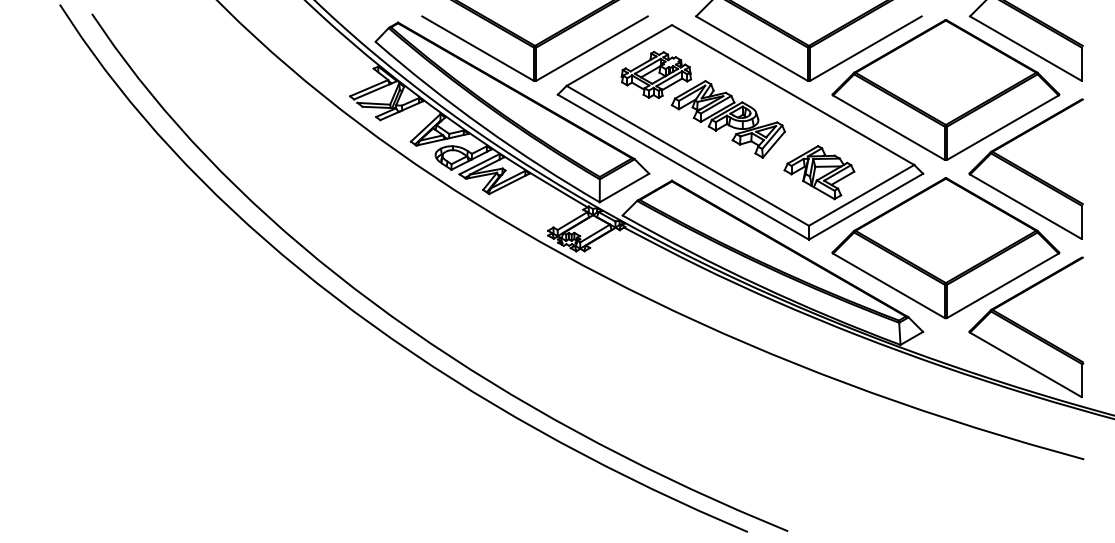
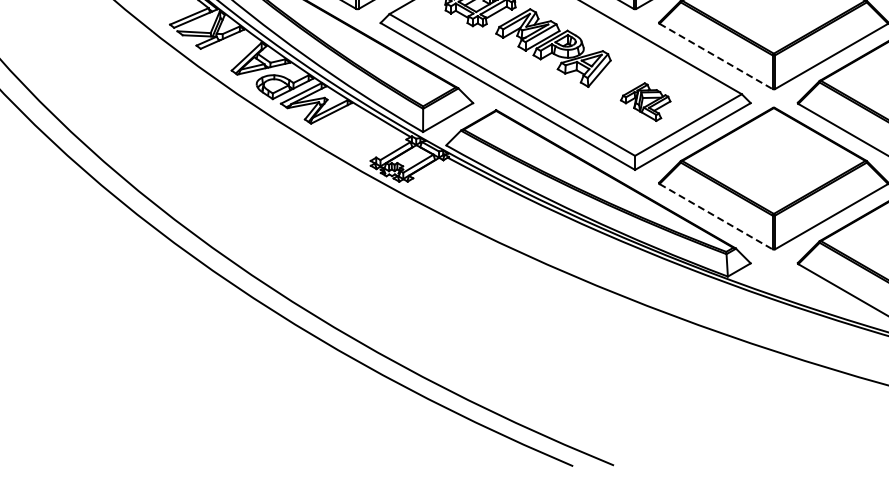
line: (889, 127) -> (716, 56), solid -> dashed
part: (819, 172) -> (645, 101), size x0.7
line: (889, 286) -> (716, 217), solid -> dashed

